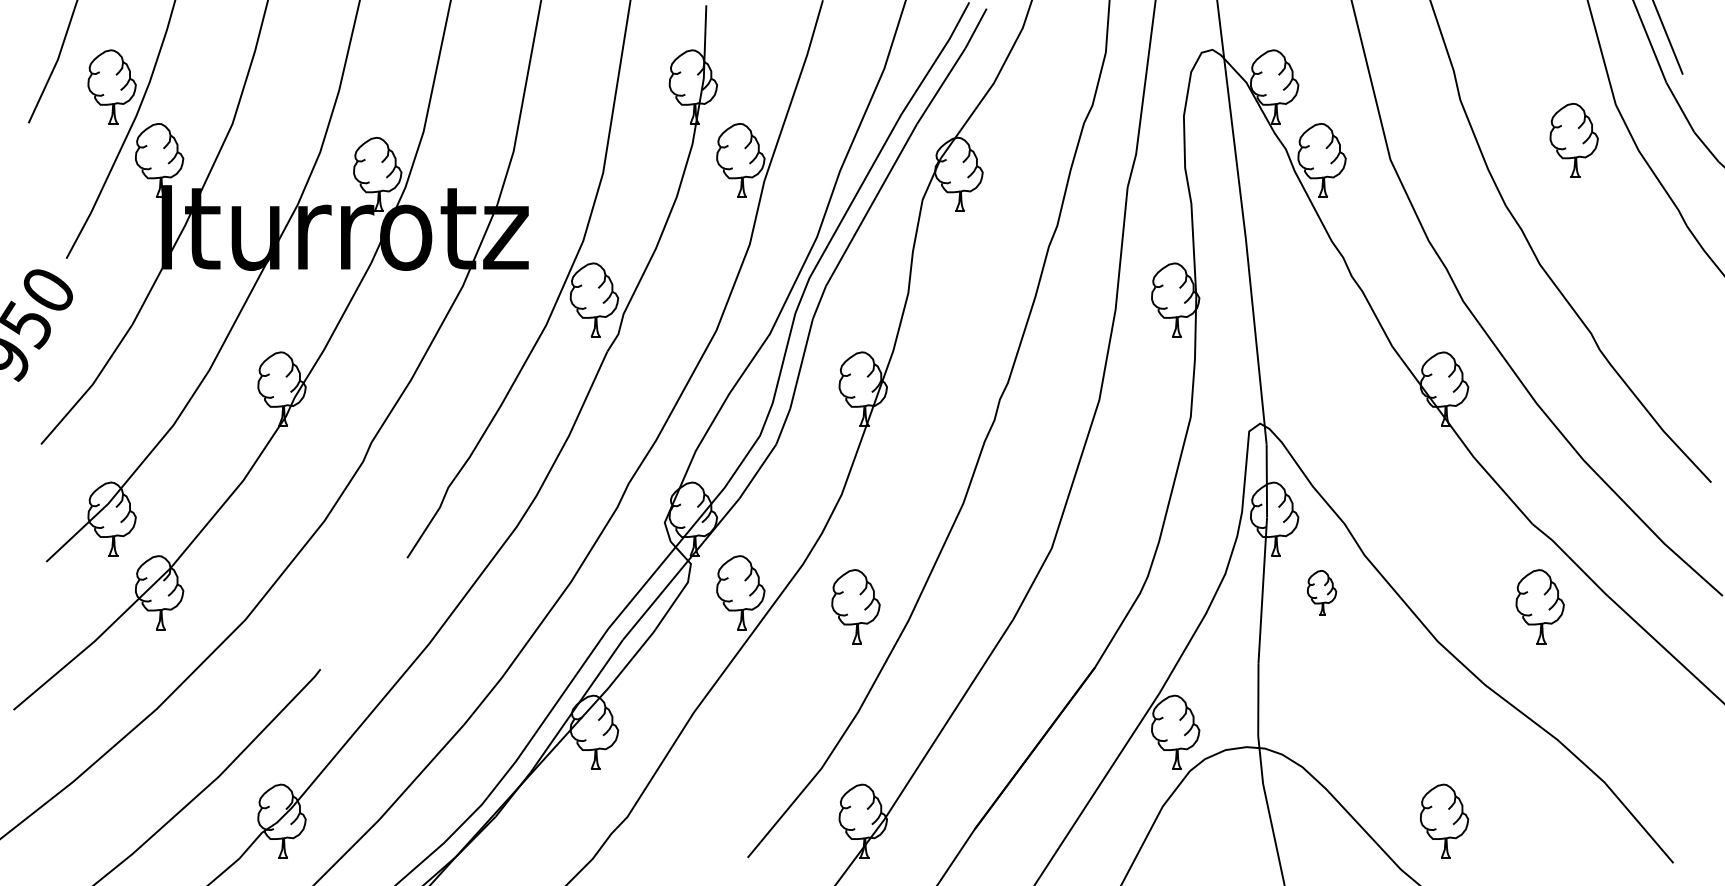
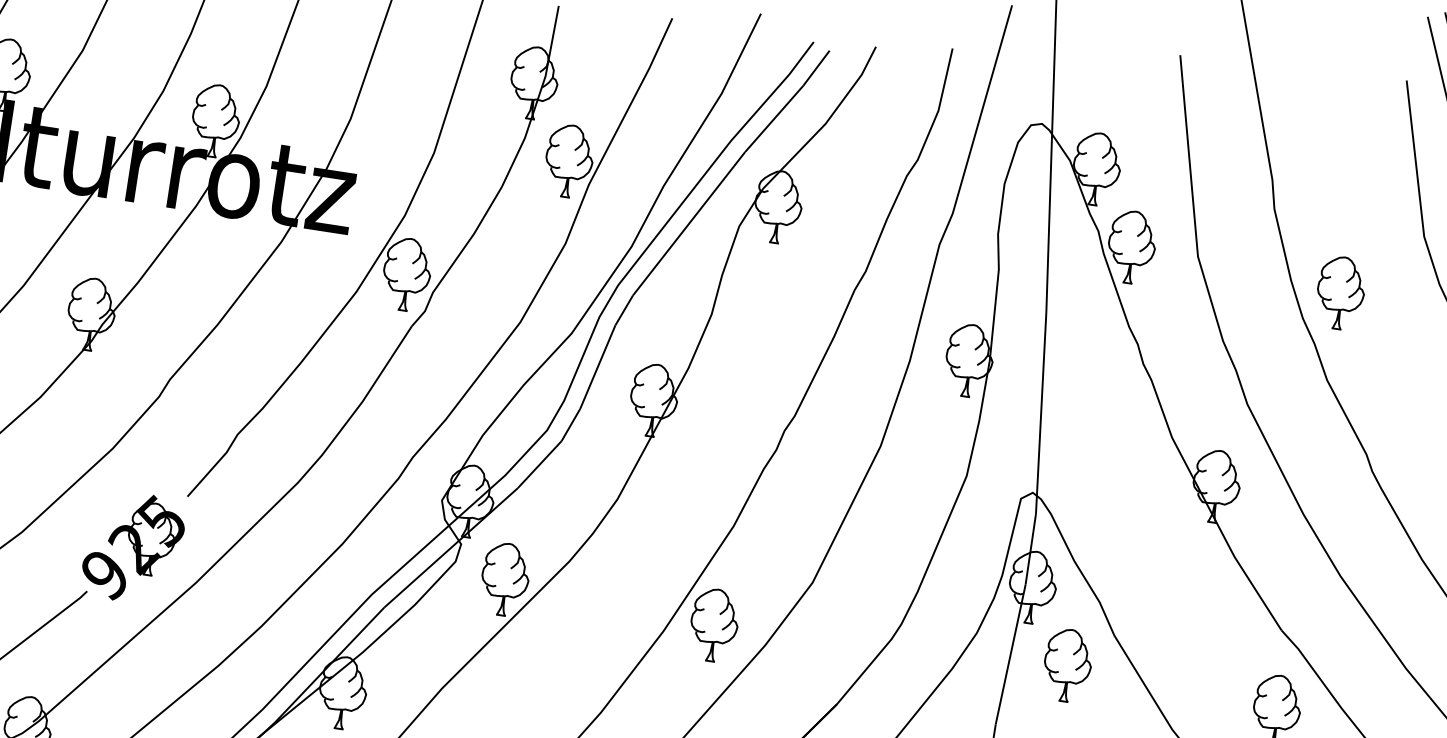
part: (1573, 139) -> (1340, 292), moved
part: (1321, 592) -> (1067, 665), size x1.67
part: (855, 606) -> (713, 625), moved
part: (360, 617) -> (133, 547), added

